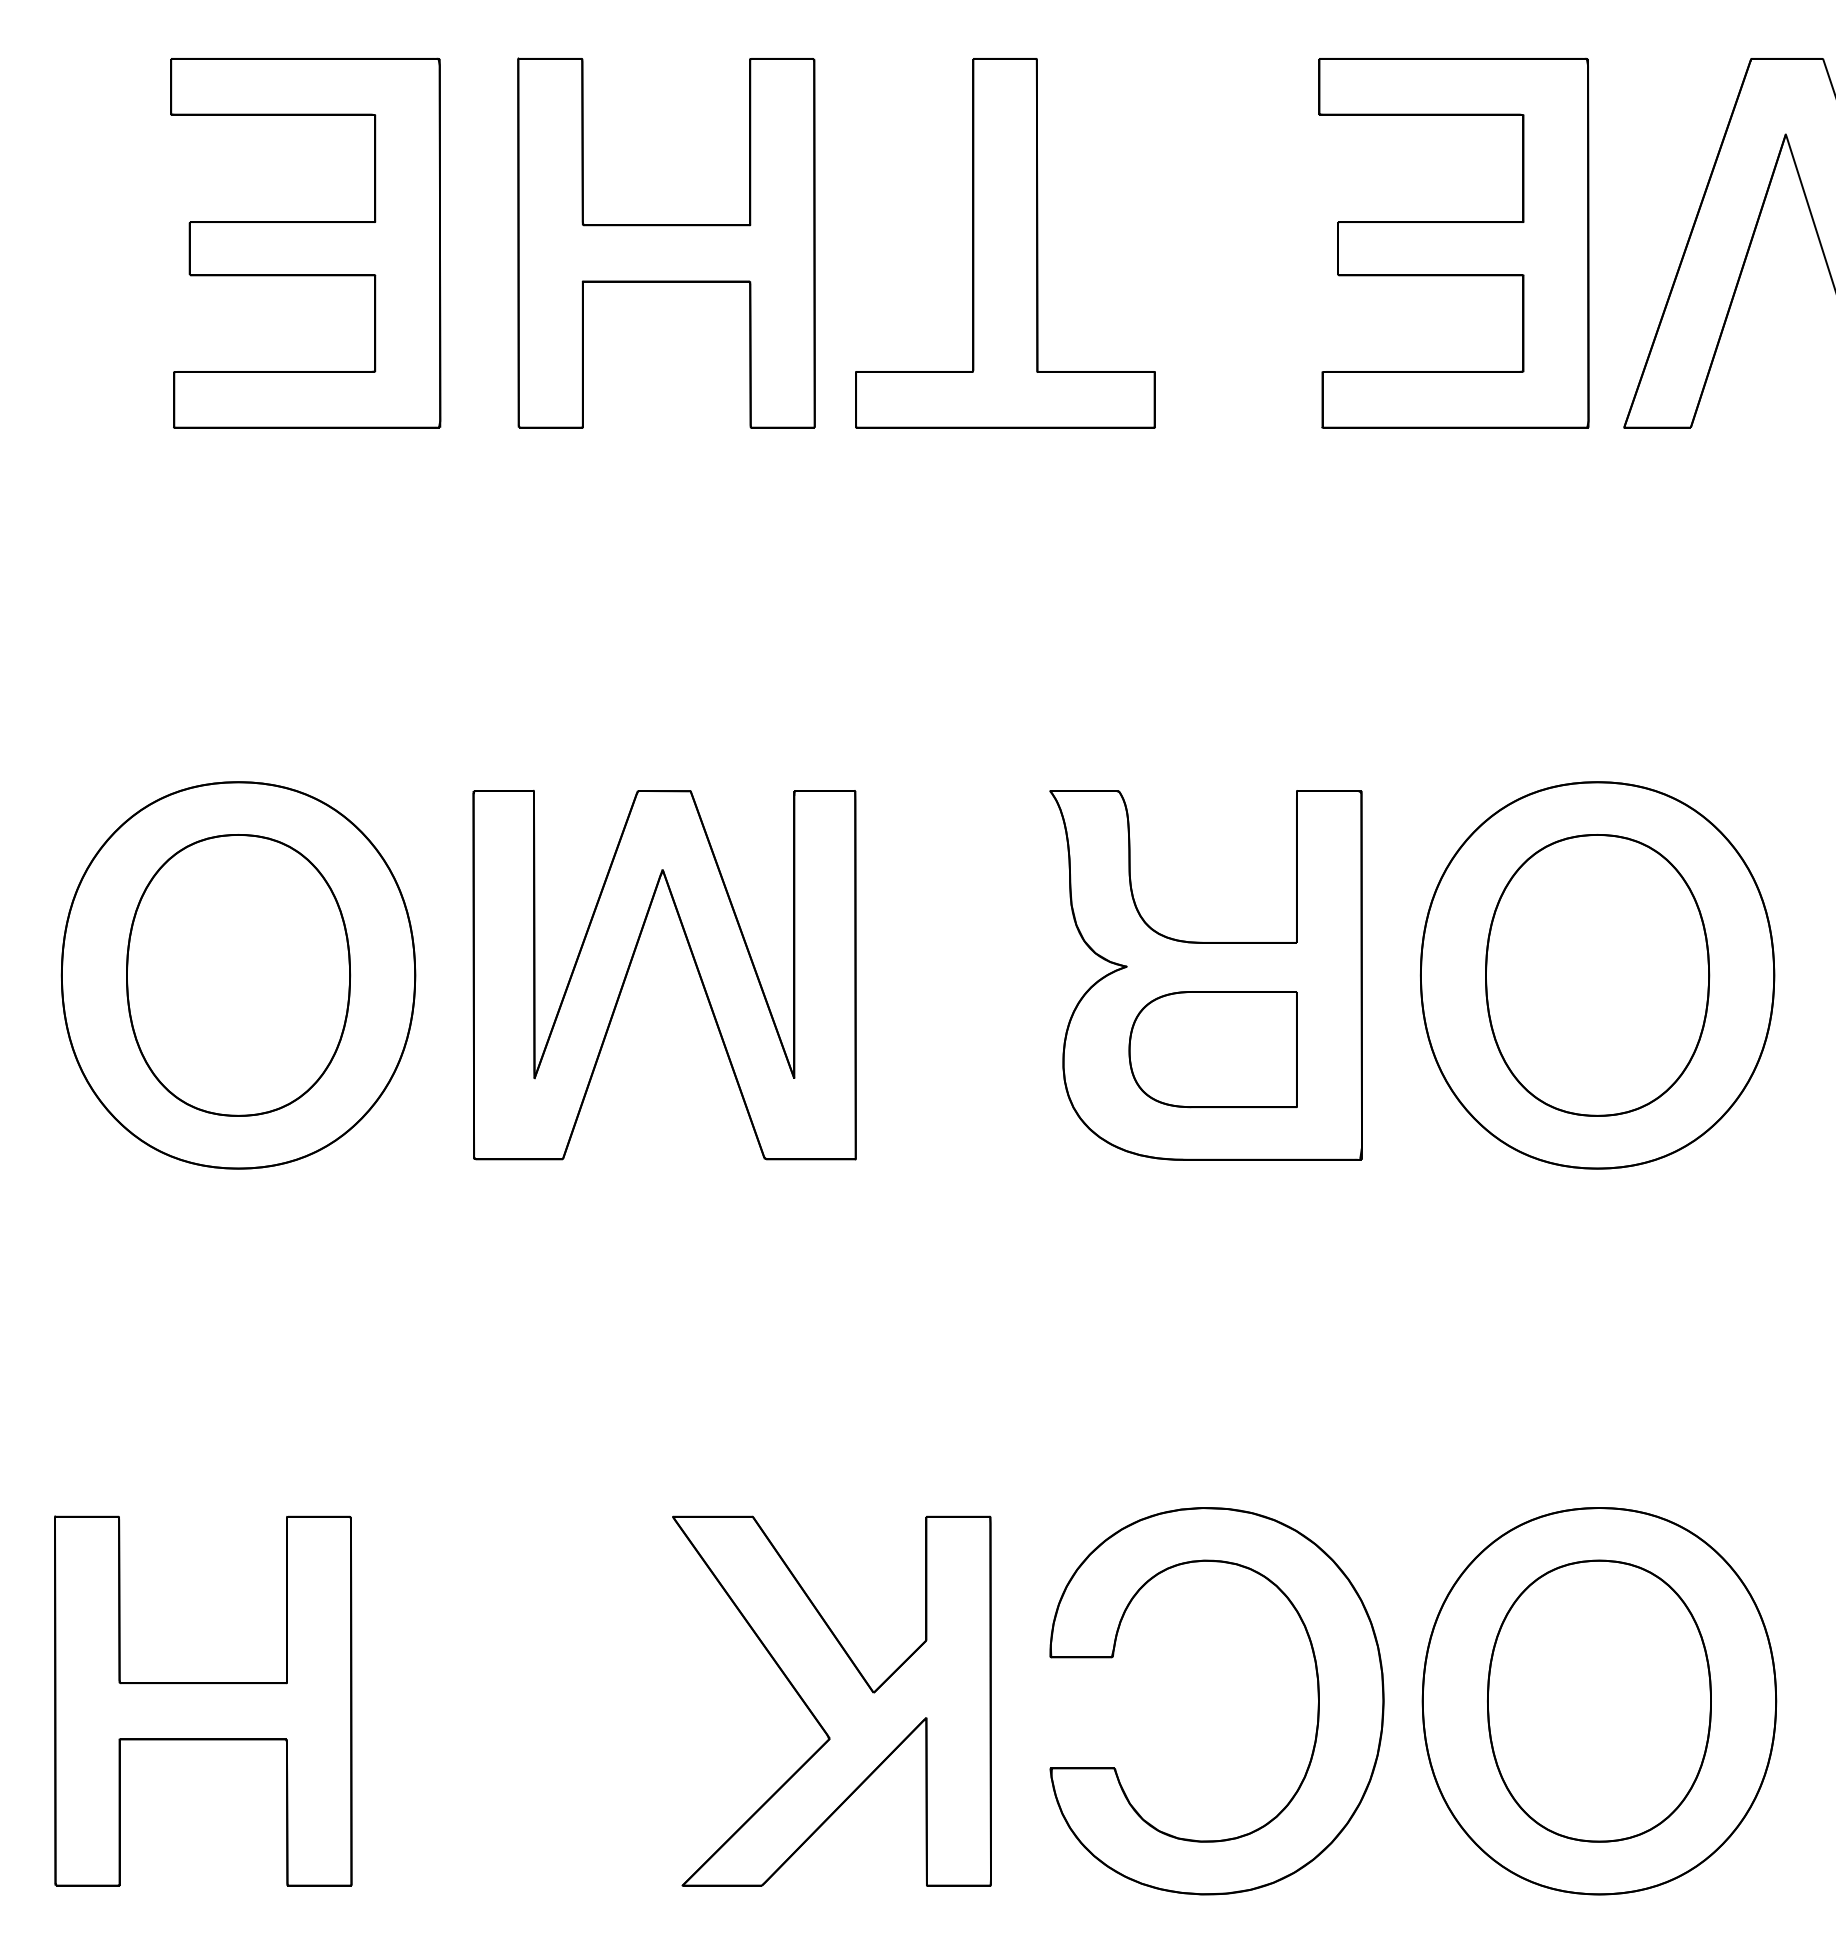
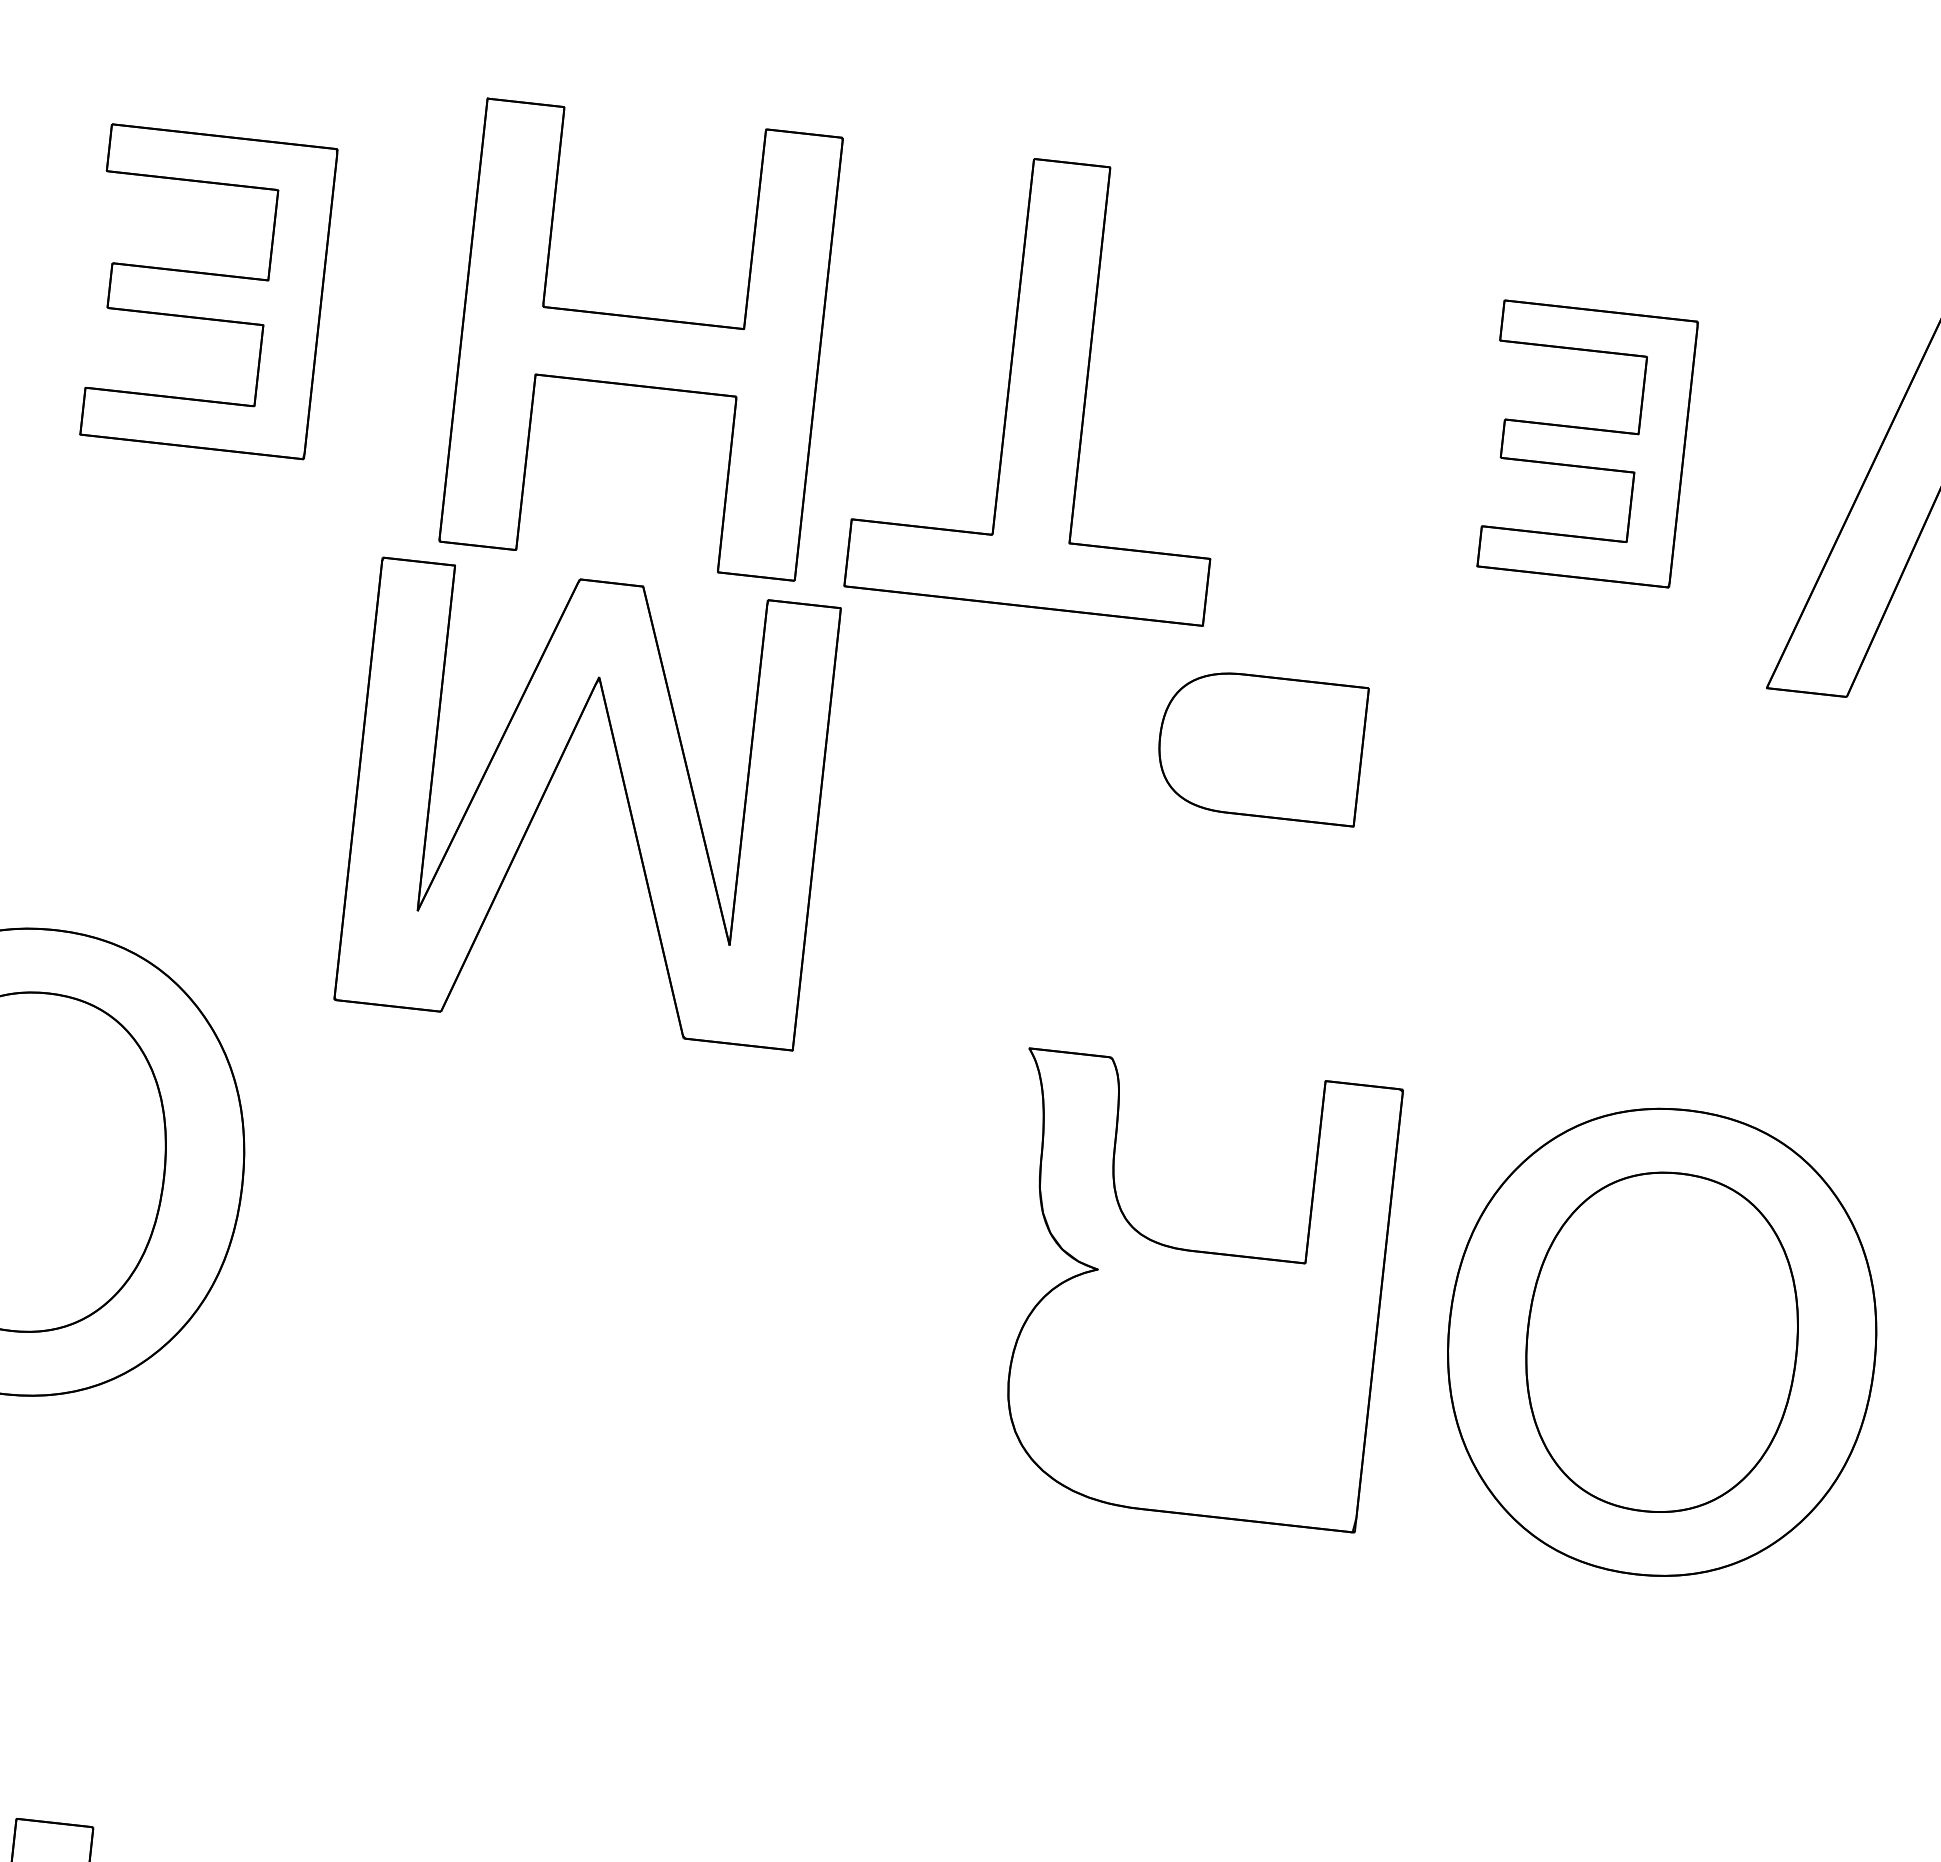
part: (305, 242) -> (207, 290), size x0.7
part: (1453, 242) -> (1586, 443), size x0.6
part: (695, 966) -> (625, 797), moved
part: (1212, 1049) -> (1259, 746), moved

